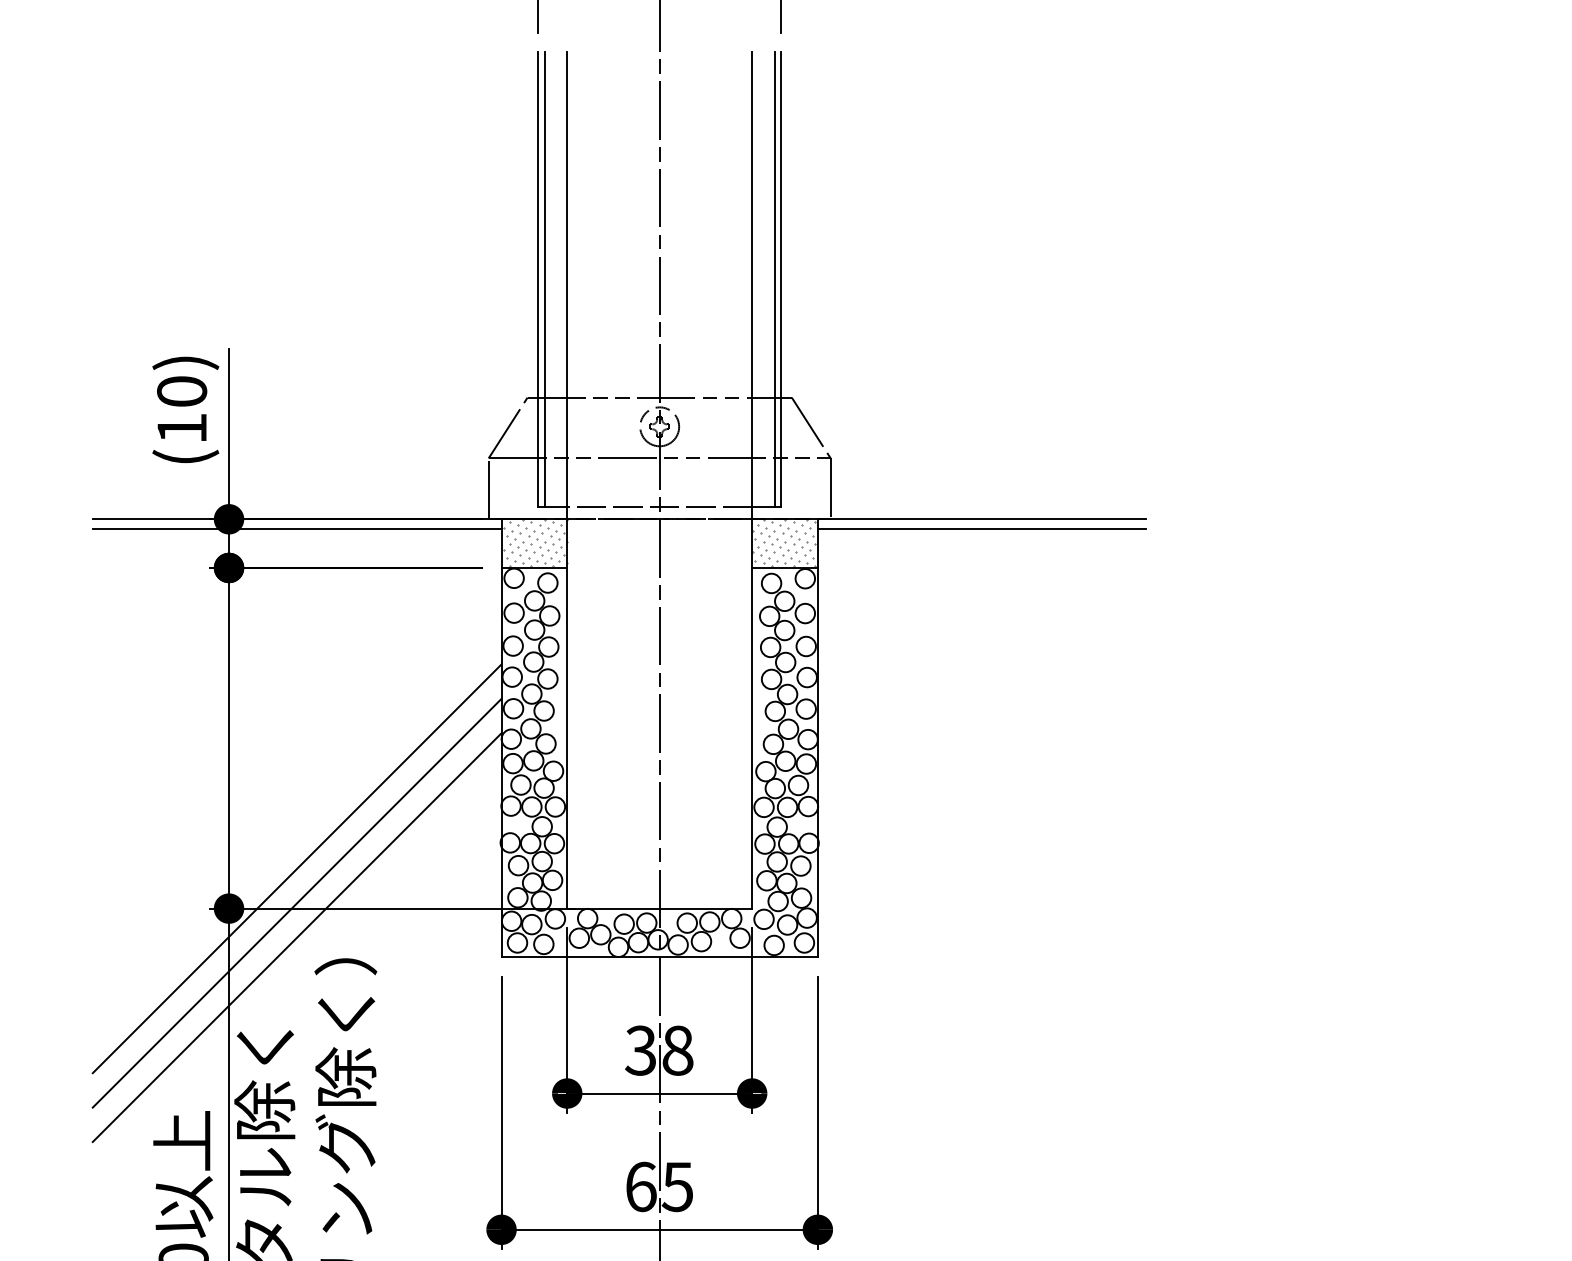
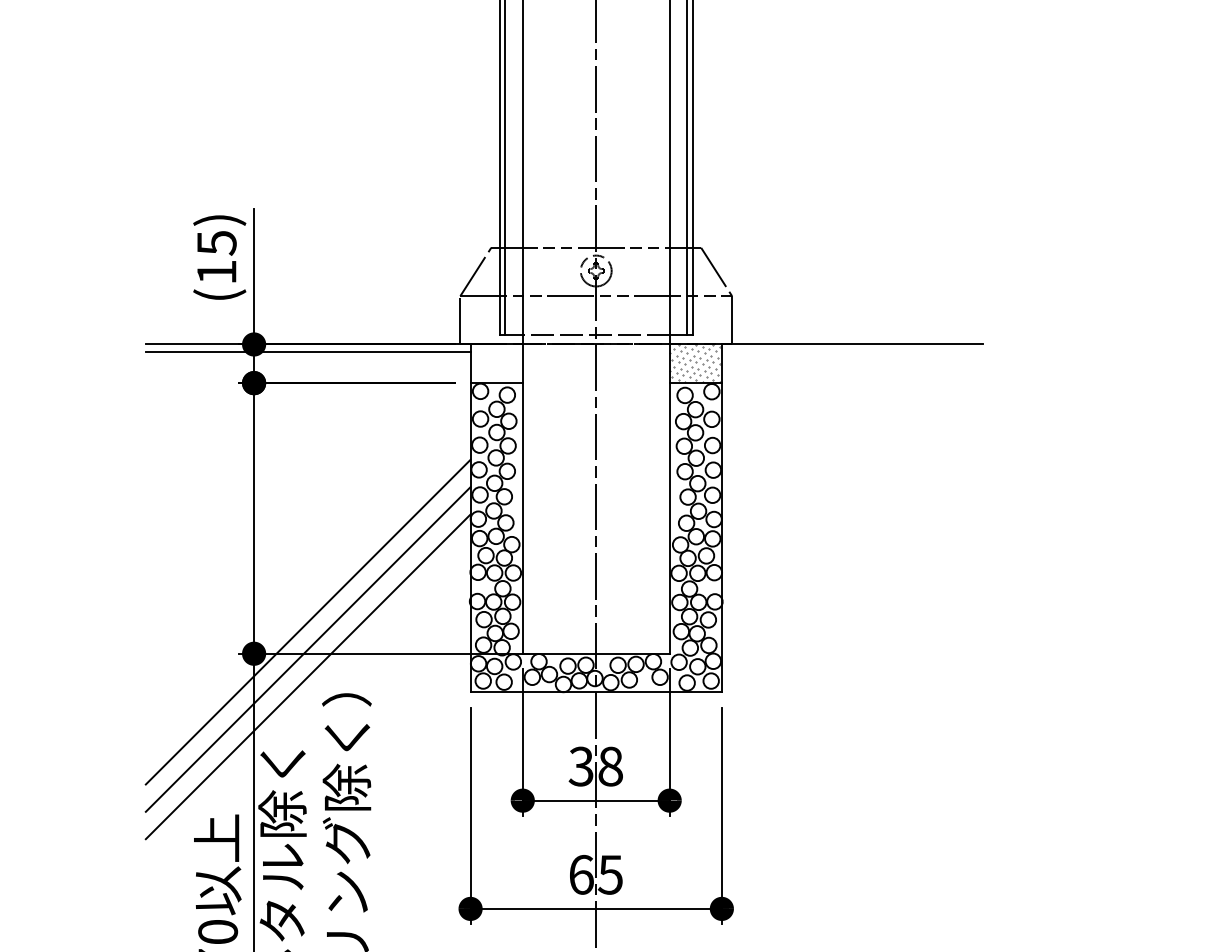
text: (182, 391) -> (217, 242), (10) -> (15)
line: (981, 529) -> (851, 352), removed
hatch: (535, 542) -> (497, 362), removed

